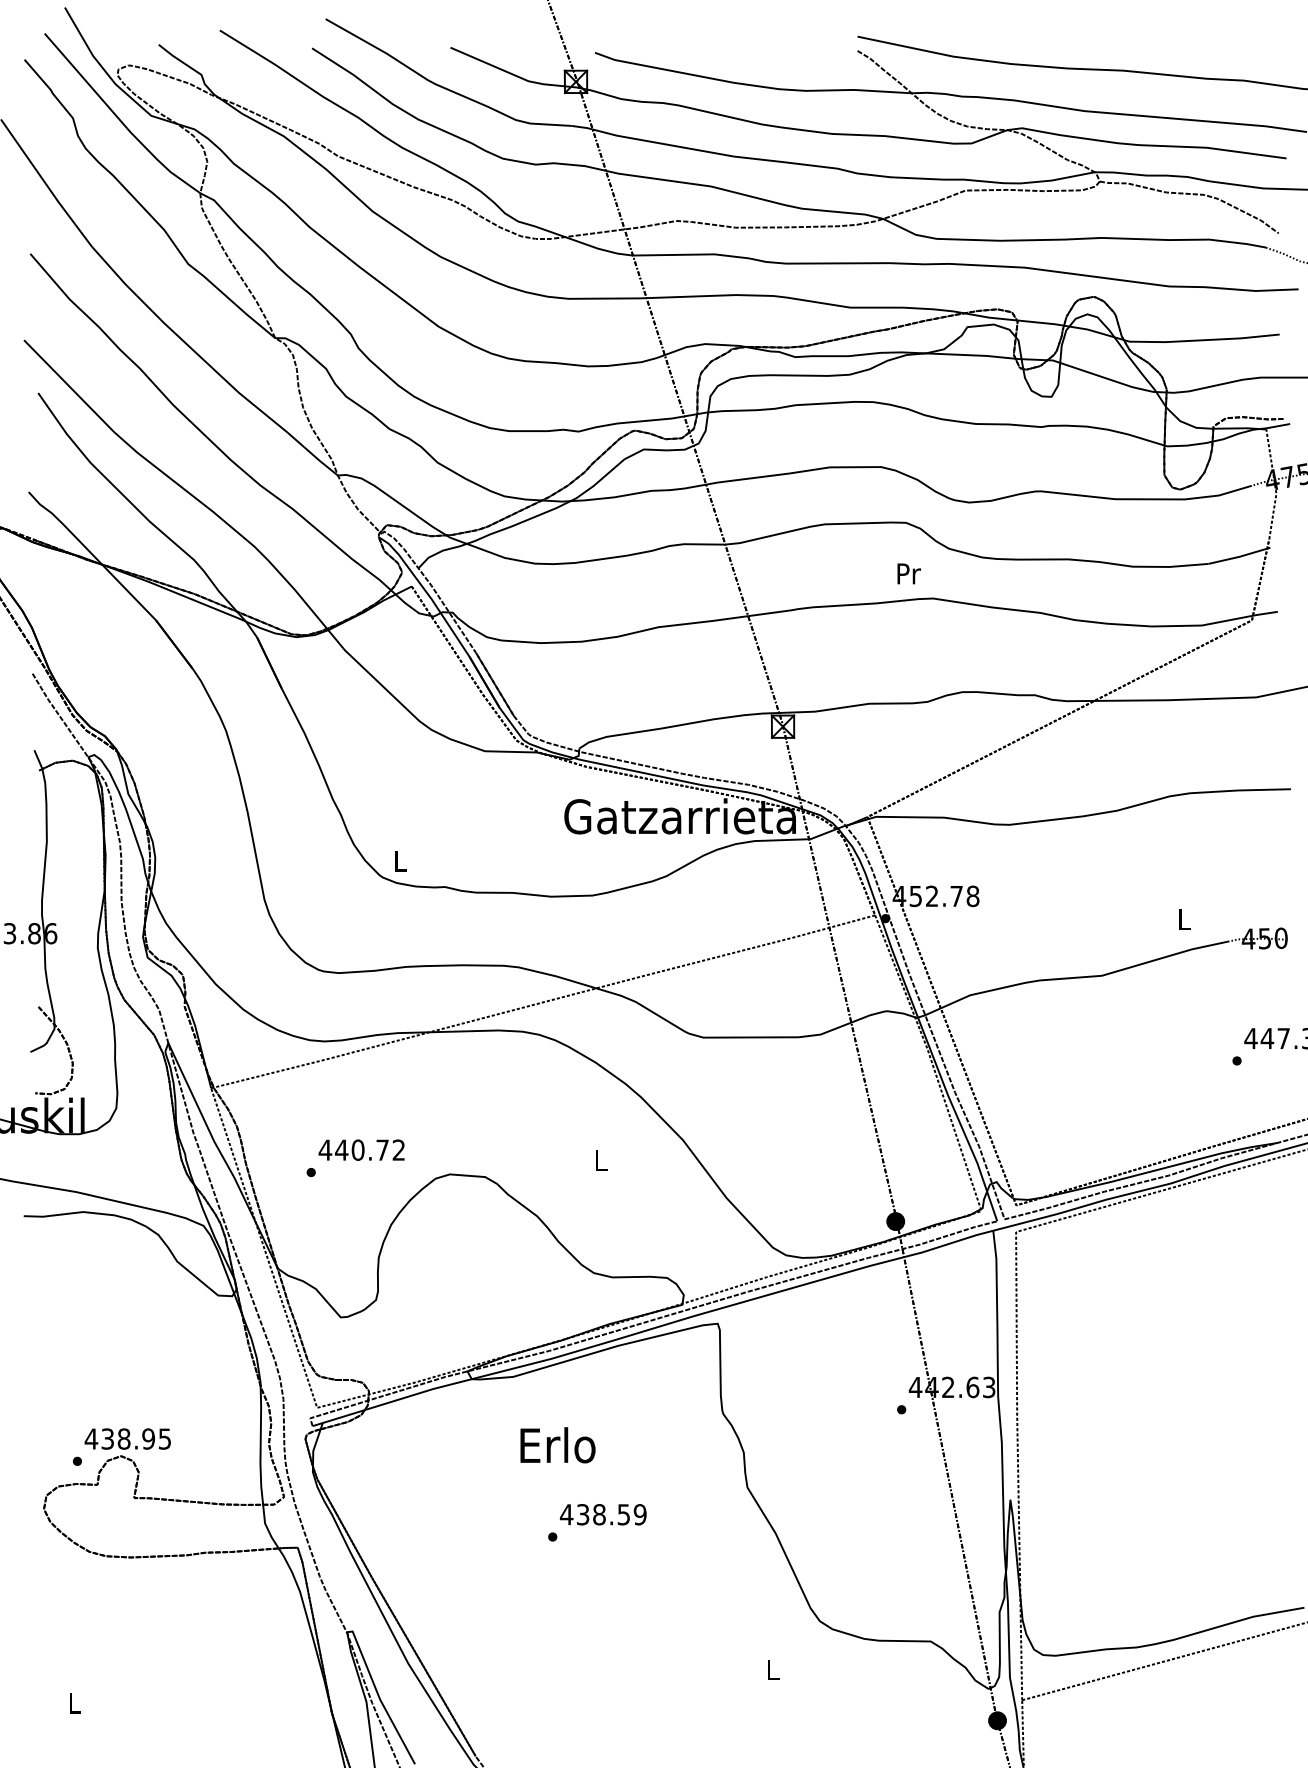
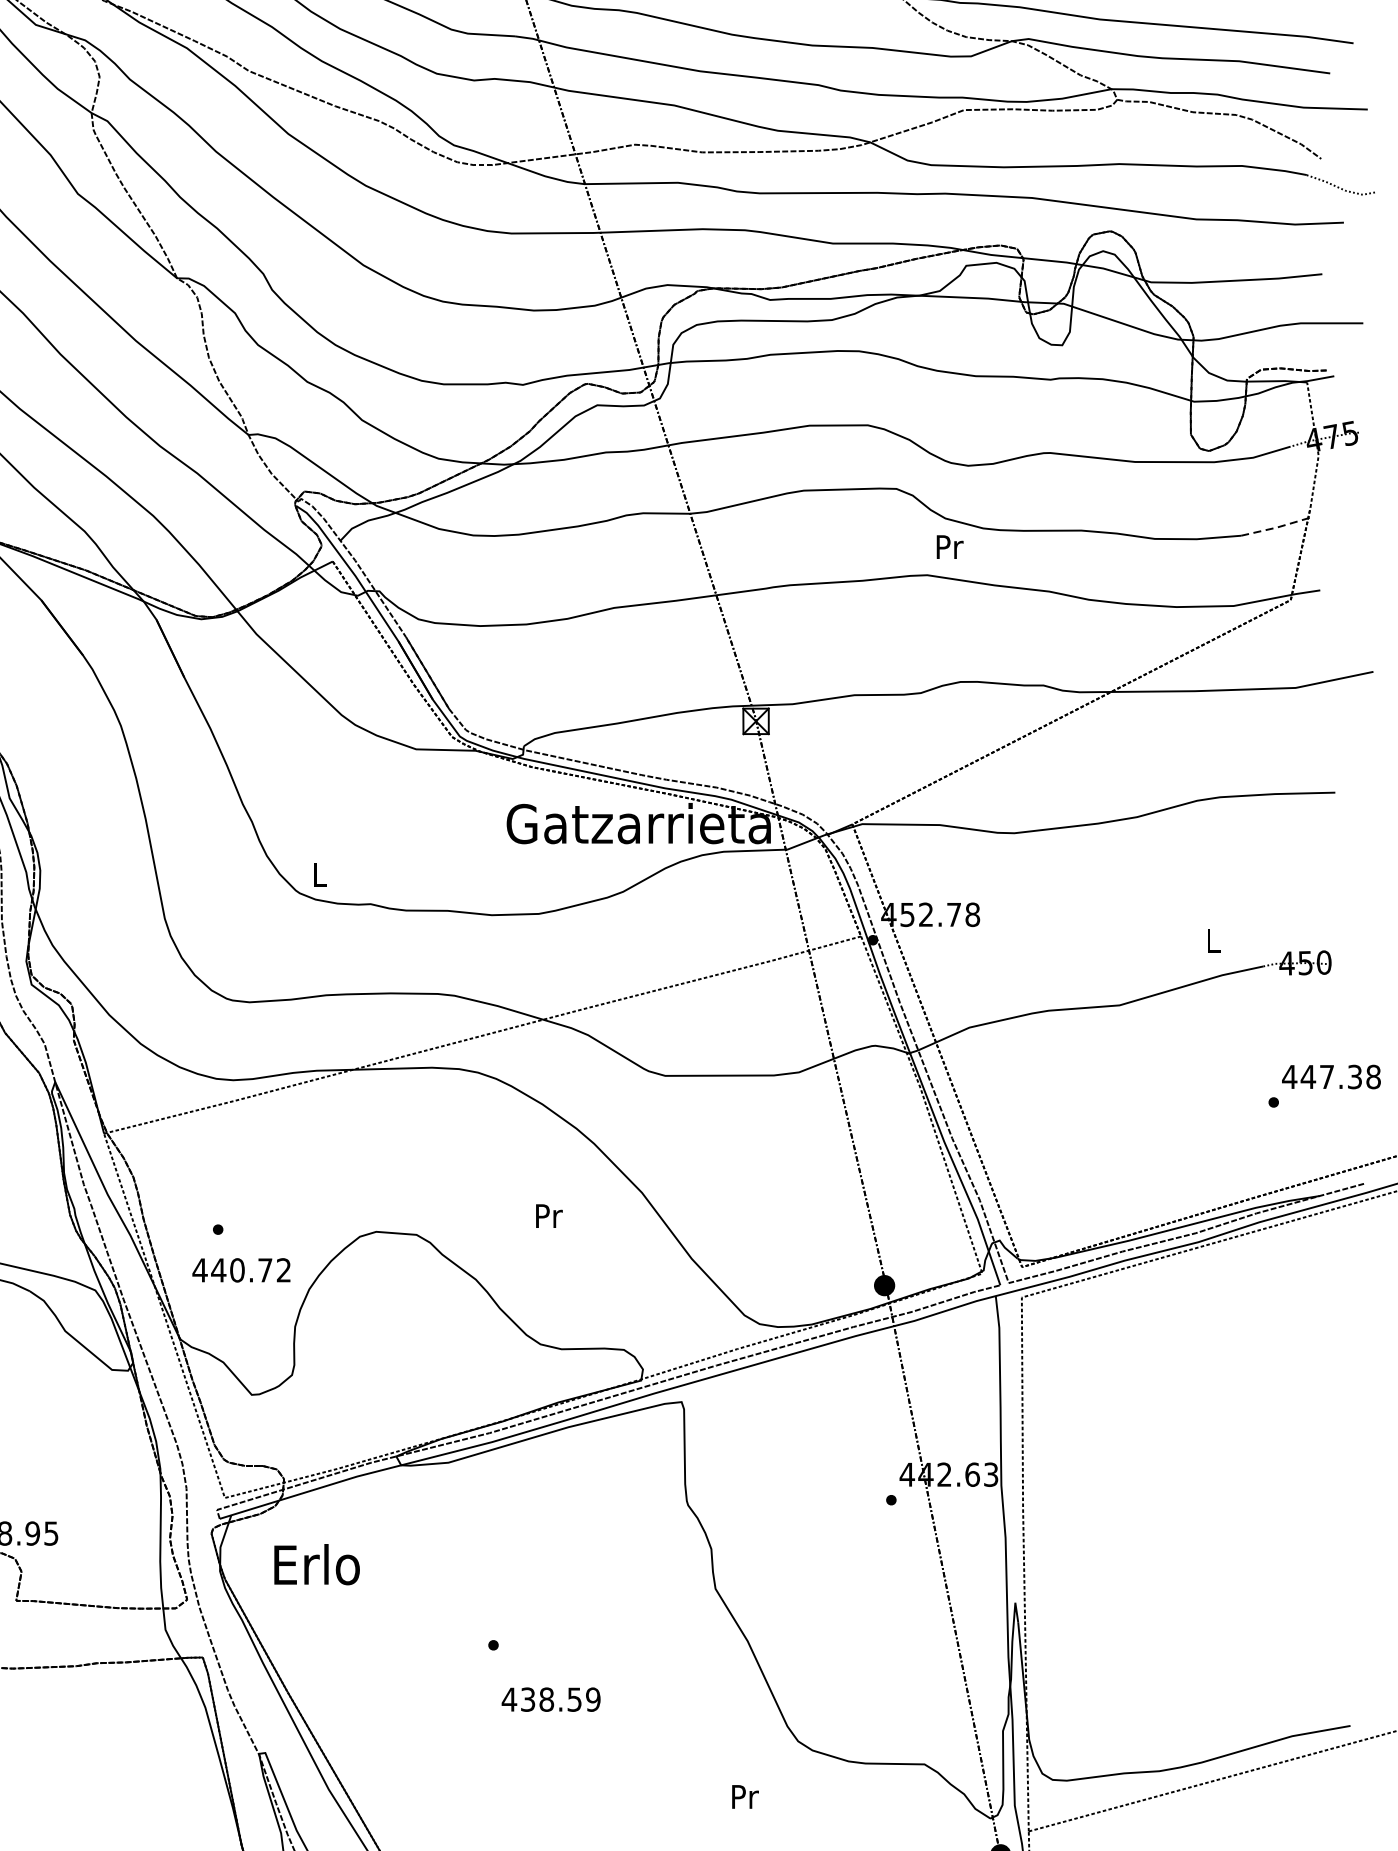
line: (1239, 556) -> (1276, 527), solid -> dashed
text: (908, 573) -> (949, 546), moved
text: (361, 1149) -> (241, 1269), moved
text: (601, 1160) -> (549, 1215), L -> Pr
text: (557, 1445) -> (316, 1564), moved
text: (603, 1514) -> (551, 1699), moved
text: (773, 1669) -> (745, 1796), L -> Pr

